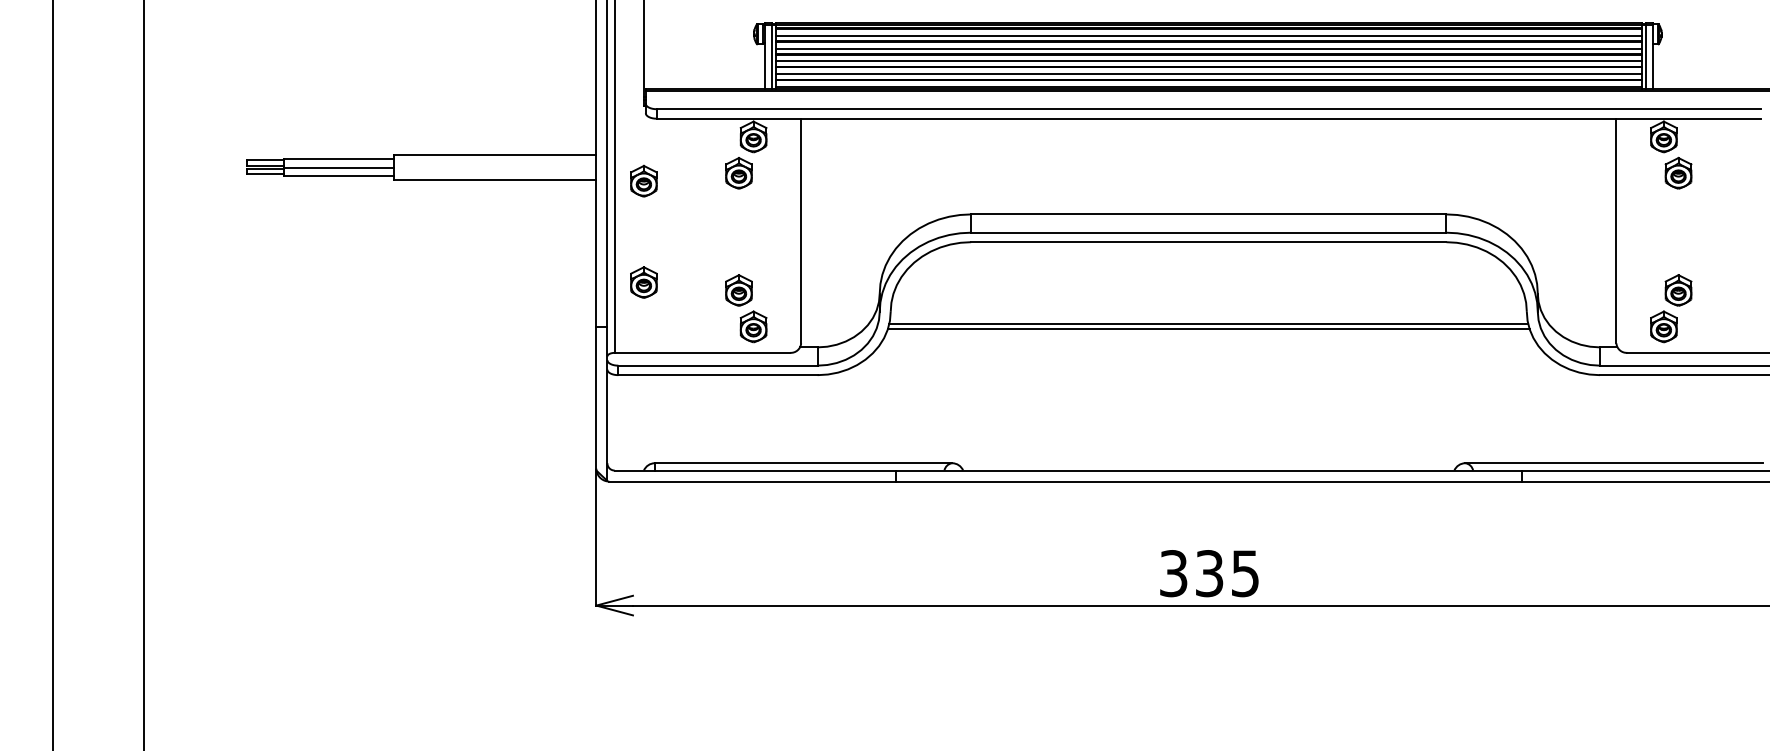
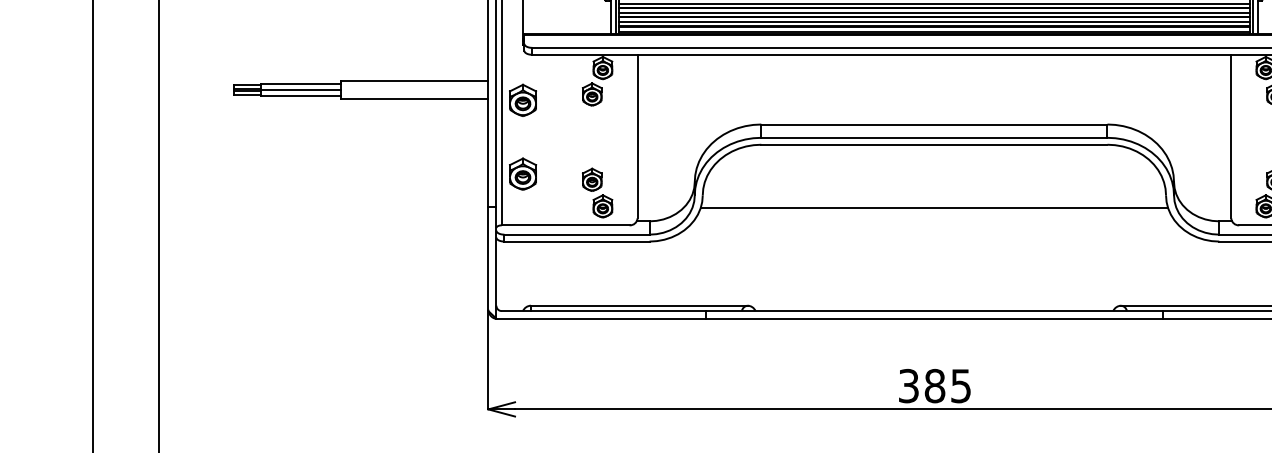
part: (643, 180) -> (522, 99), size x1.4
part: (643, 282) -> (522, 174), size x1.4
line: (1208, 324) -> (934, 204), removed
text: (1209, 573) -> (934, 386), 335 -> 385

